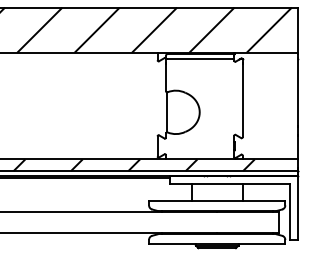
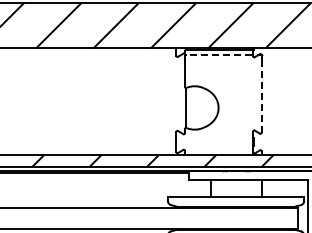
line: (199, 59) -> (218, 55), solid -> dashed
line: (242, 100) -> (261, 96), solid -> dashed

